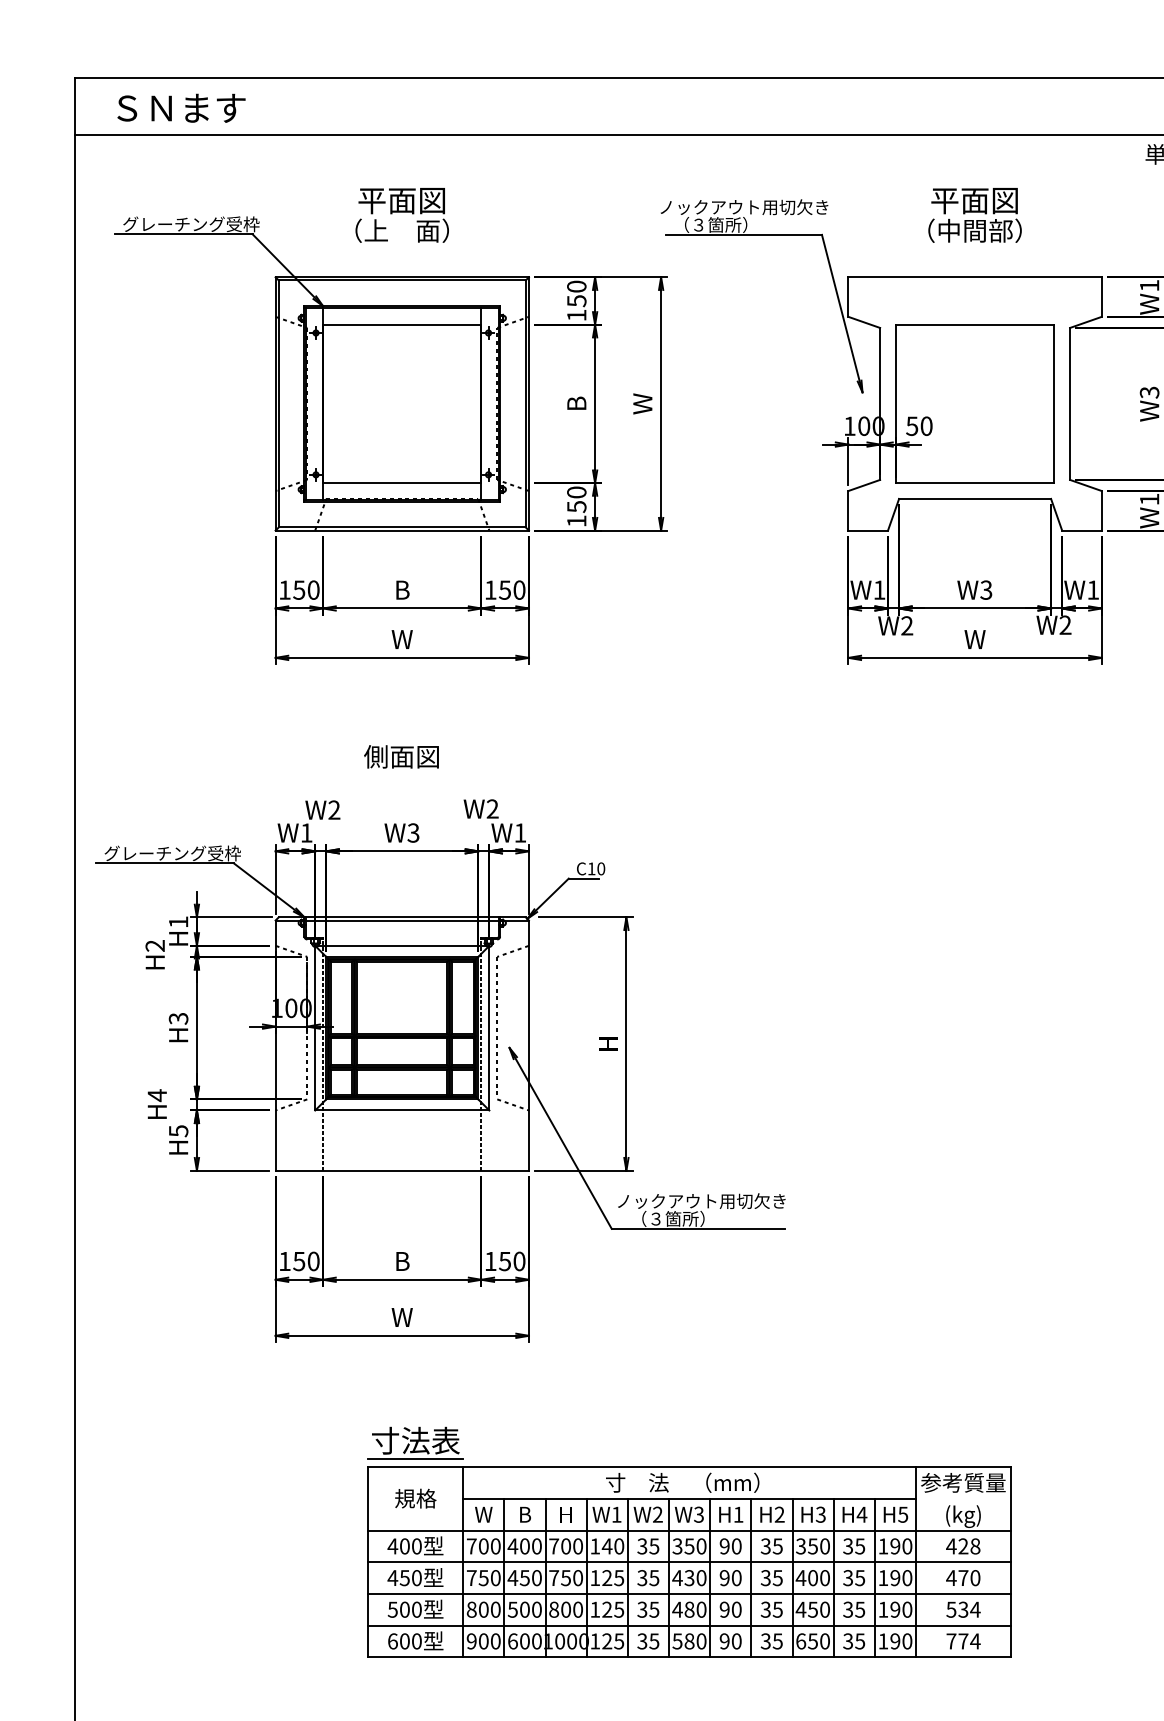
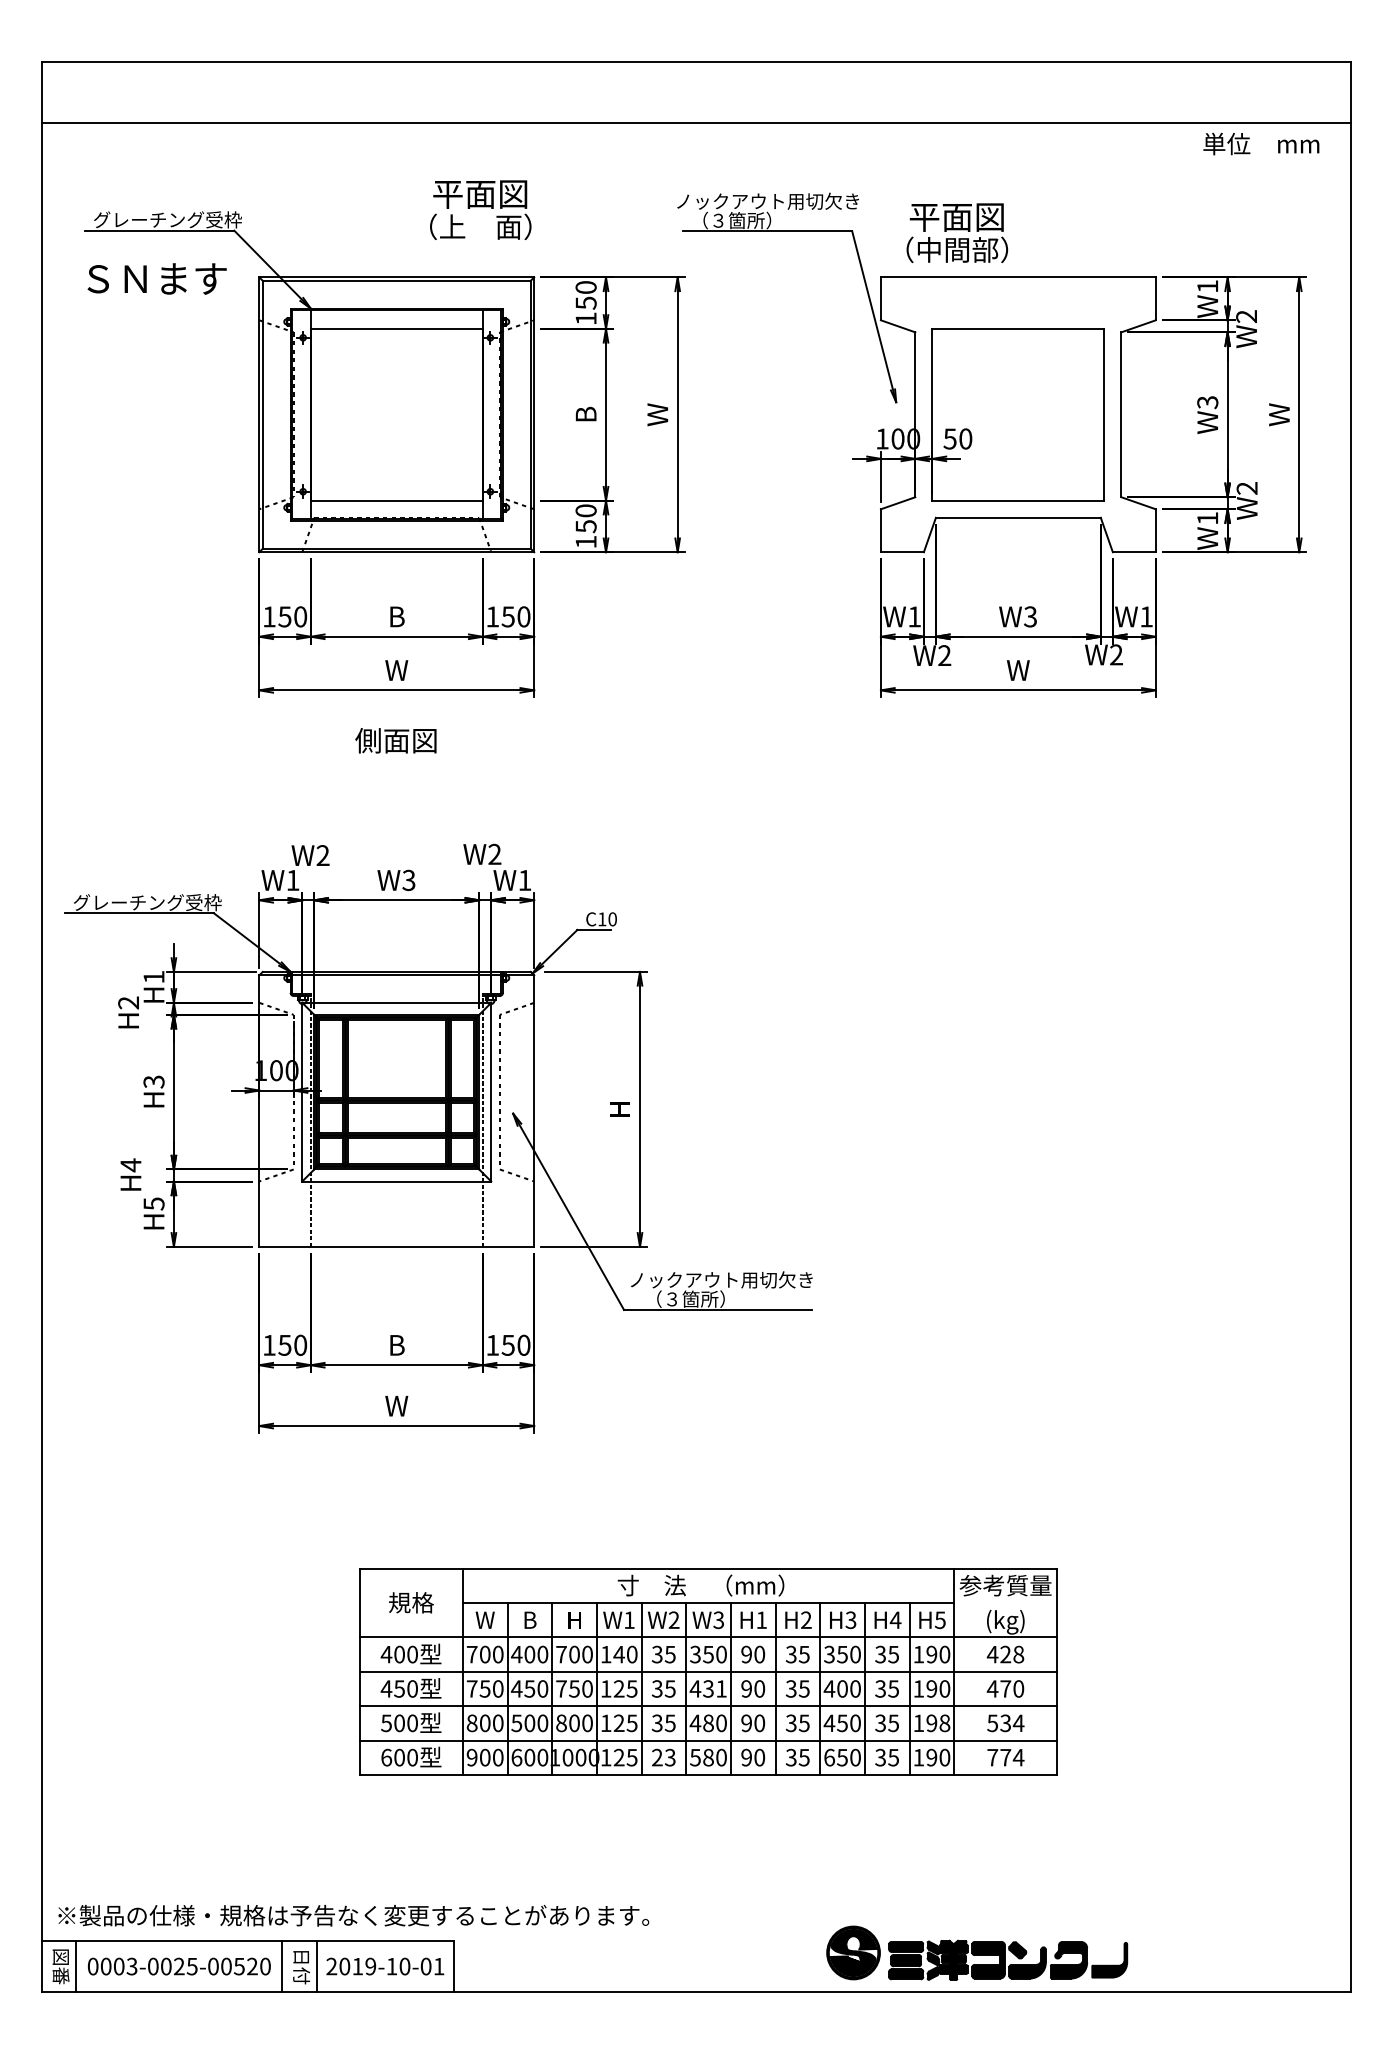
text: (180, 107) -> (156, 278), moved
text: (402, 214) -> (480, 209), moved
text: (975, 214) -> (957, 232), moved
text: (401, 756) -> (395, 740), moved
part: (415, 1443) -> (411, 1542), removed
text: (701, 1577) -> (721, 1688), 430 -> 431
text: (907, 1609) -> (944, 1723), 190 -> 198
text: (648, 1641) -> (663, 1757), 35 -> 23

